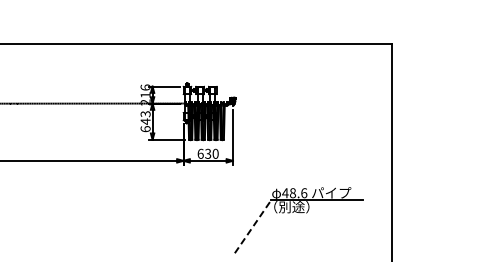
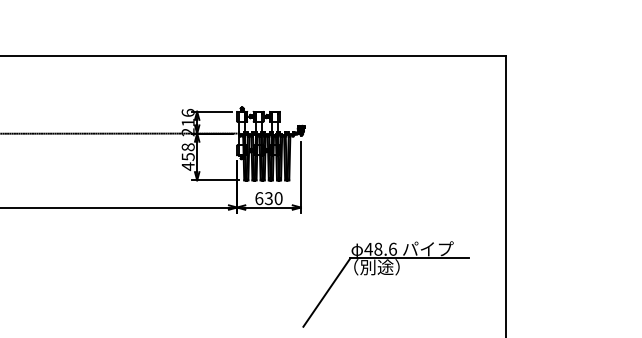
text: (145, 121) -> (188, 156), 643 -> 458
line: (253, 226) -> (327, 292), dashed -> solid

